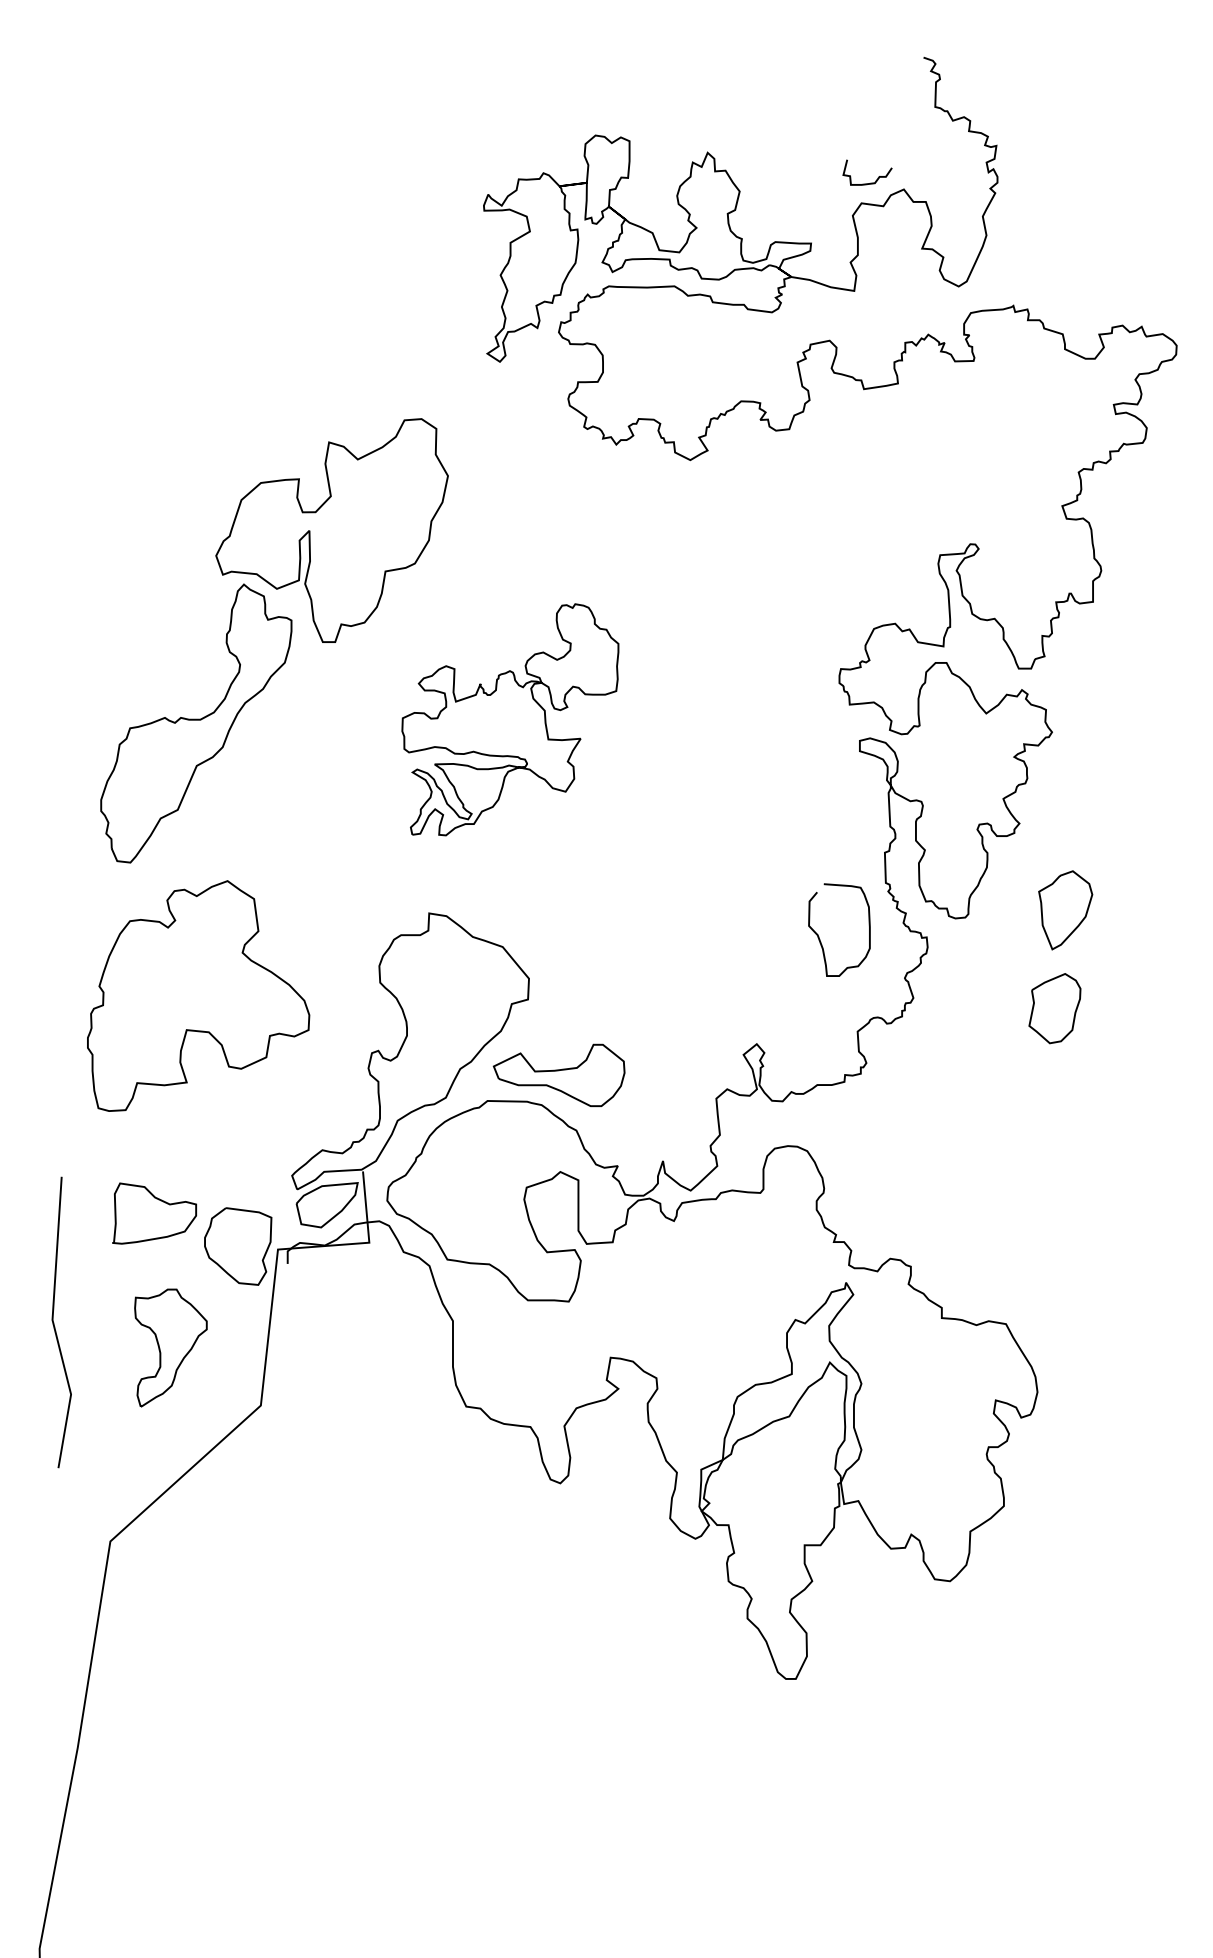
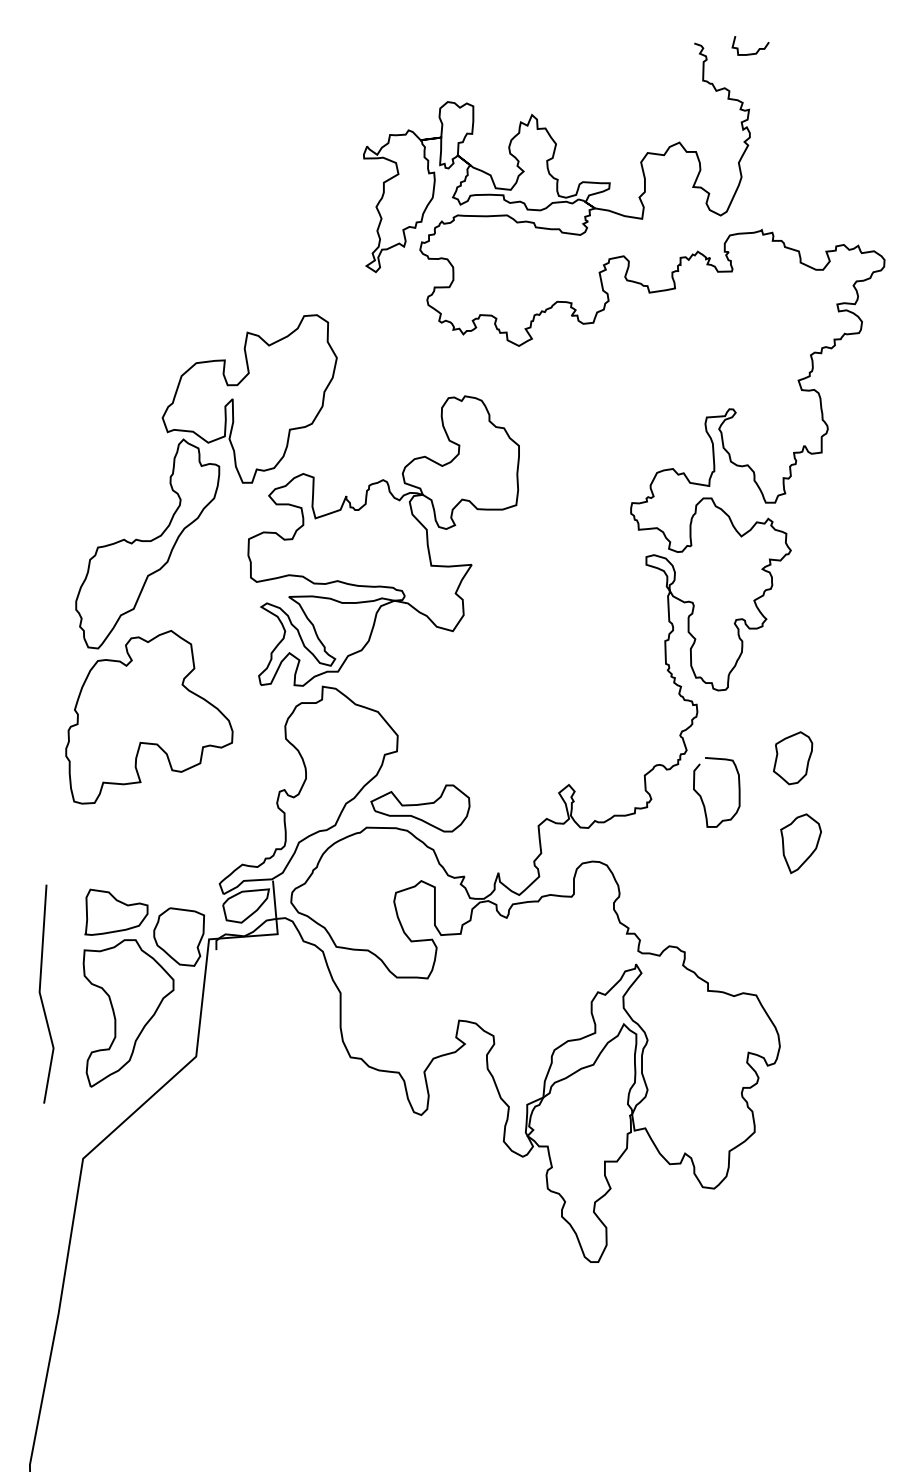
curve: (870, 182) -> (752, 53), moved
part: (510, 719) -> (383, 540), size x1.67
part: (1065, 910) -> (800, 843), moved
curve: (819, 936) -> (701, 797), moved
part: (198, 995) -> (149, 716), moved
part: (170, 1347) -> (128, 1012), size x1.67

